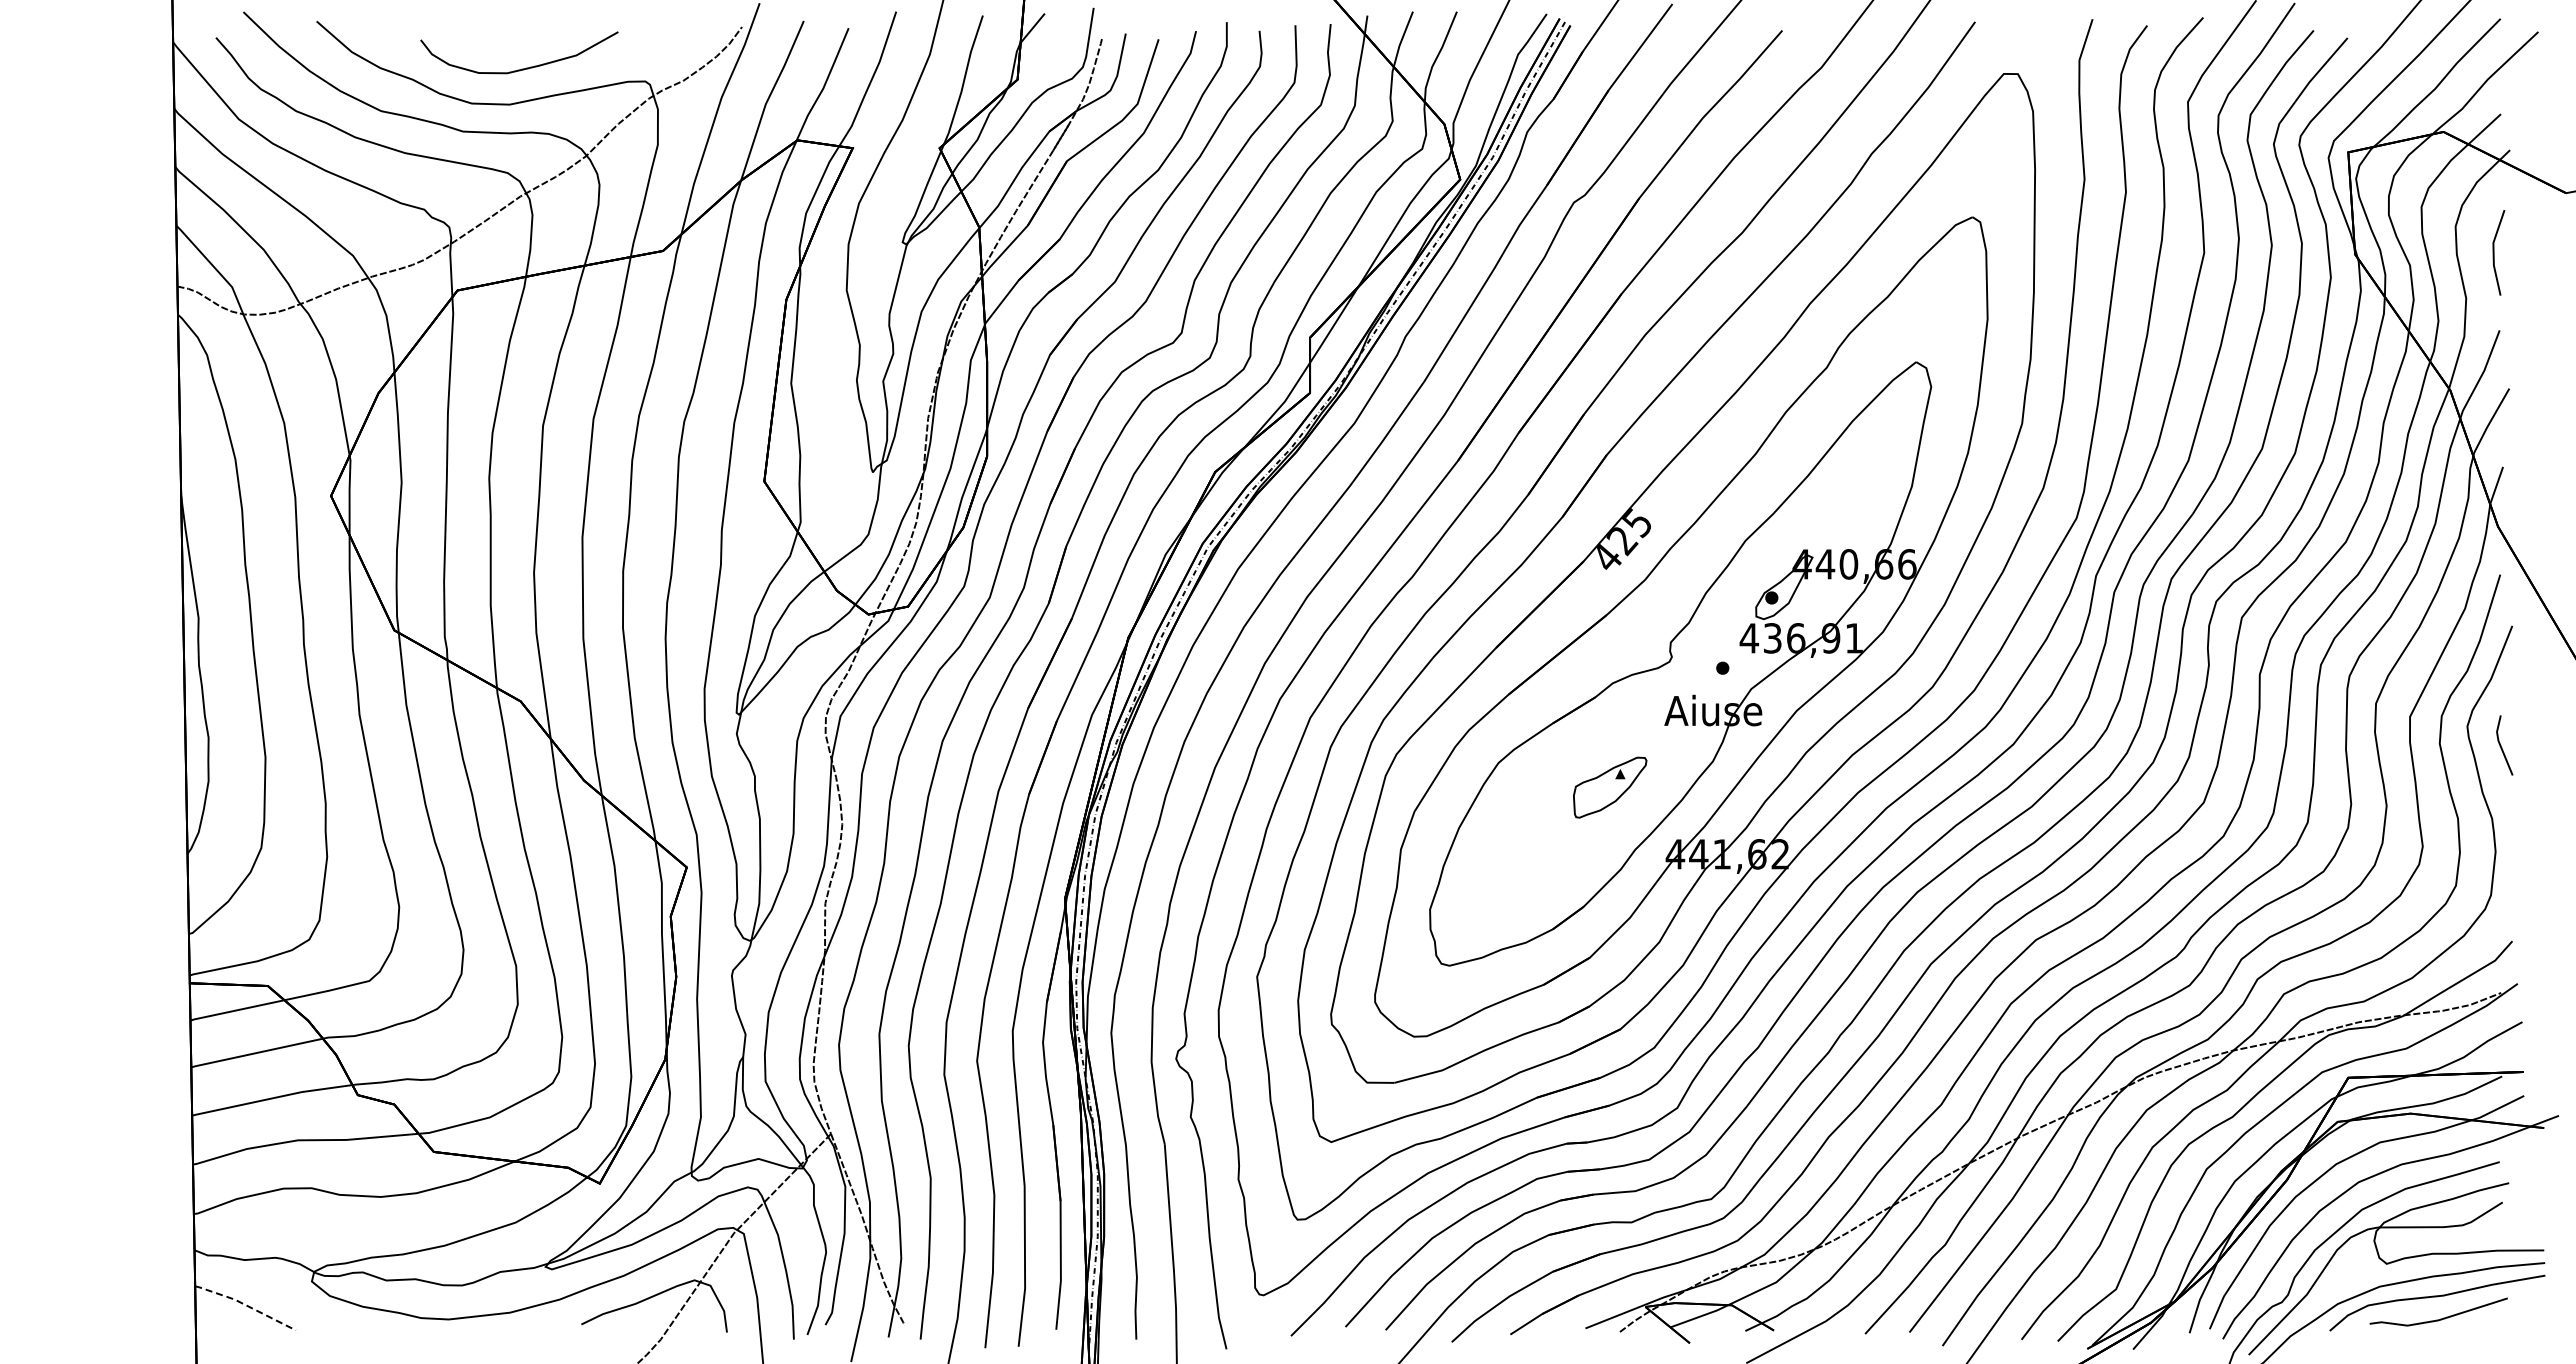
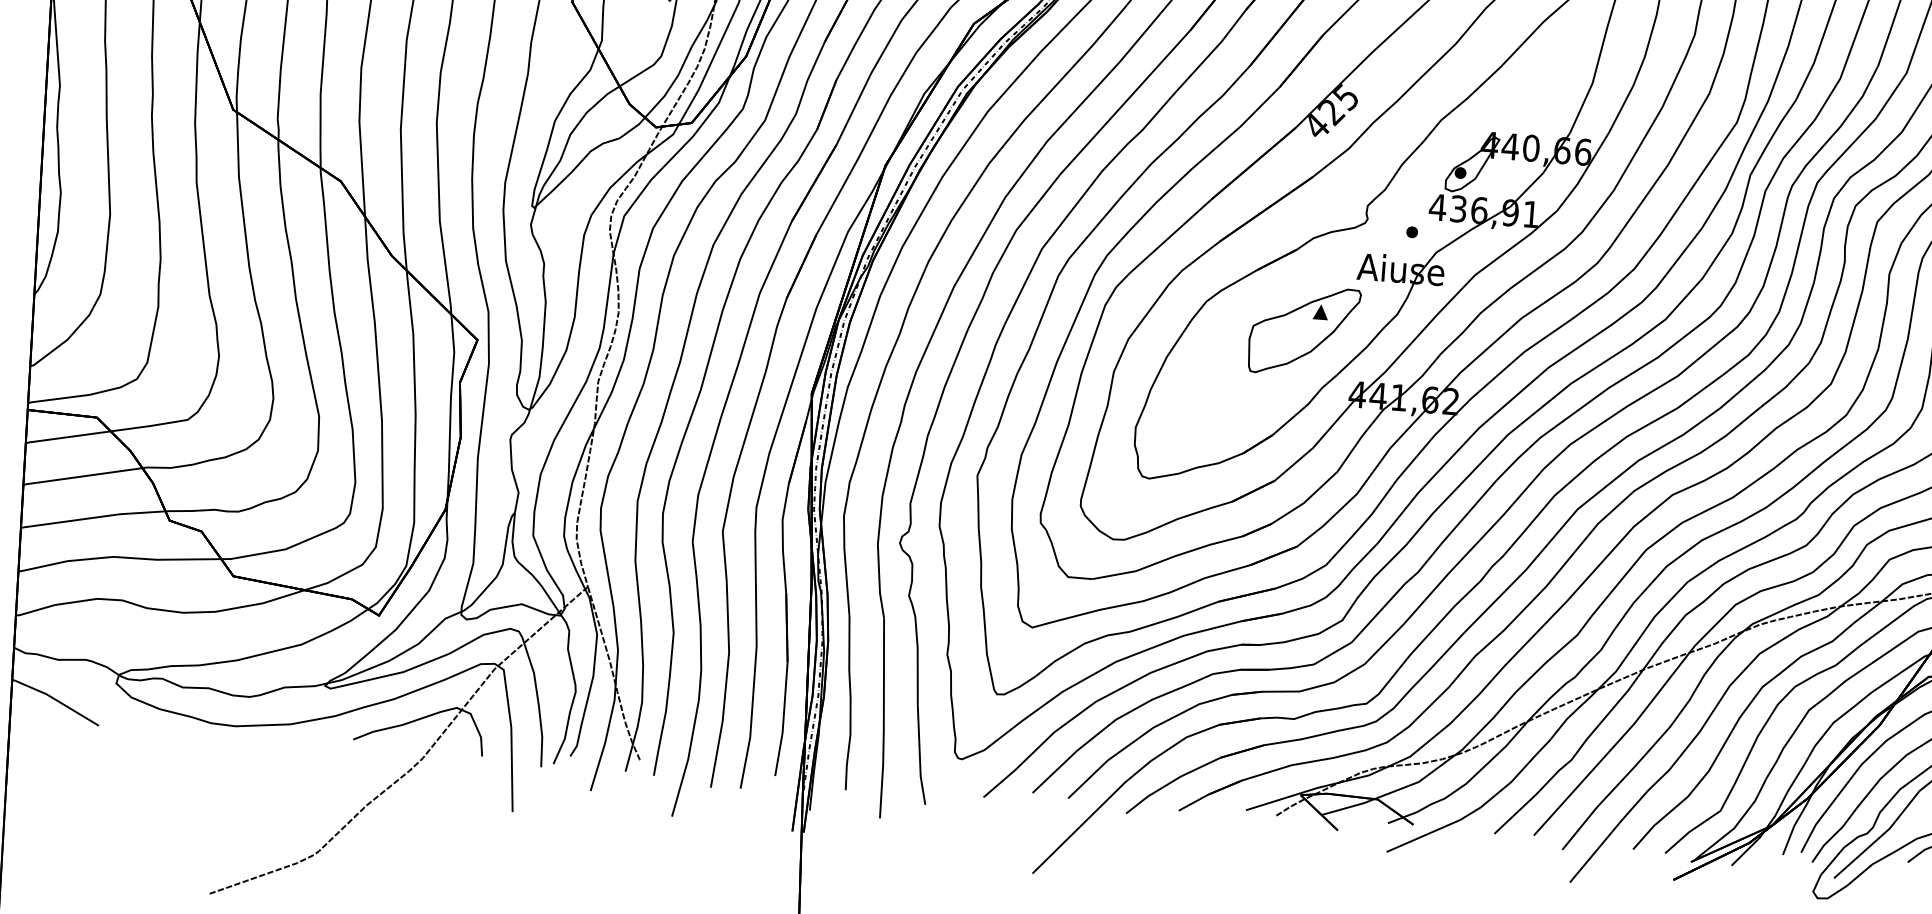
part: (1609, 787) -> (1303, 330), size x1.67
line: (246, 1305) -> (56, 700), dashed -> solid

